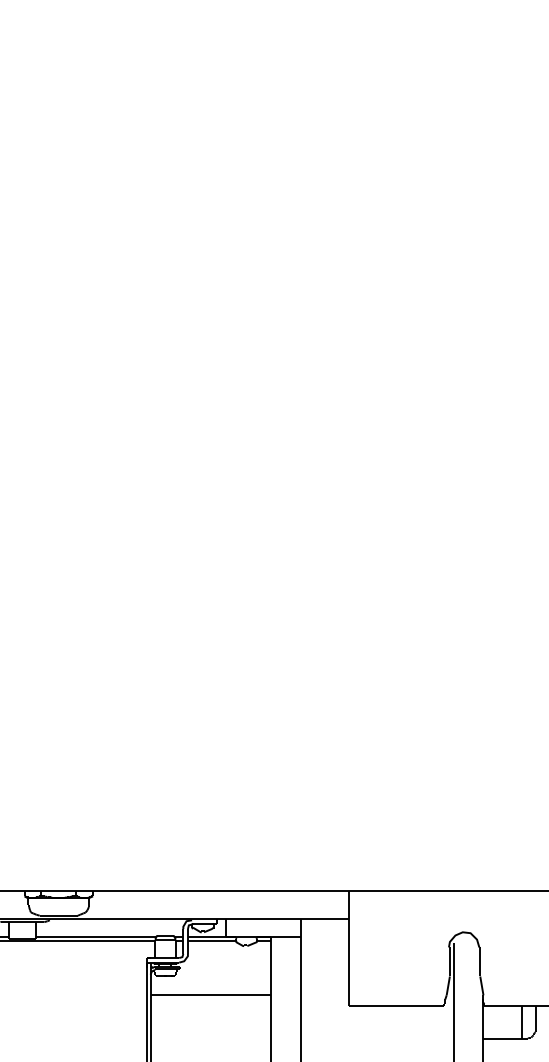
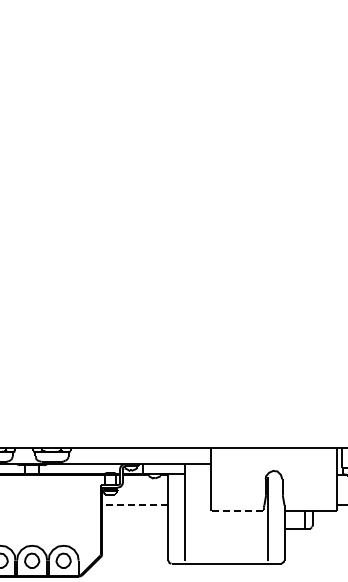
line: (209, 995) -> (134, 505), solid -> dashed
line: (395, 1006) -> (236, 511), solid -> dashed

